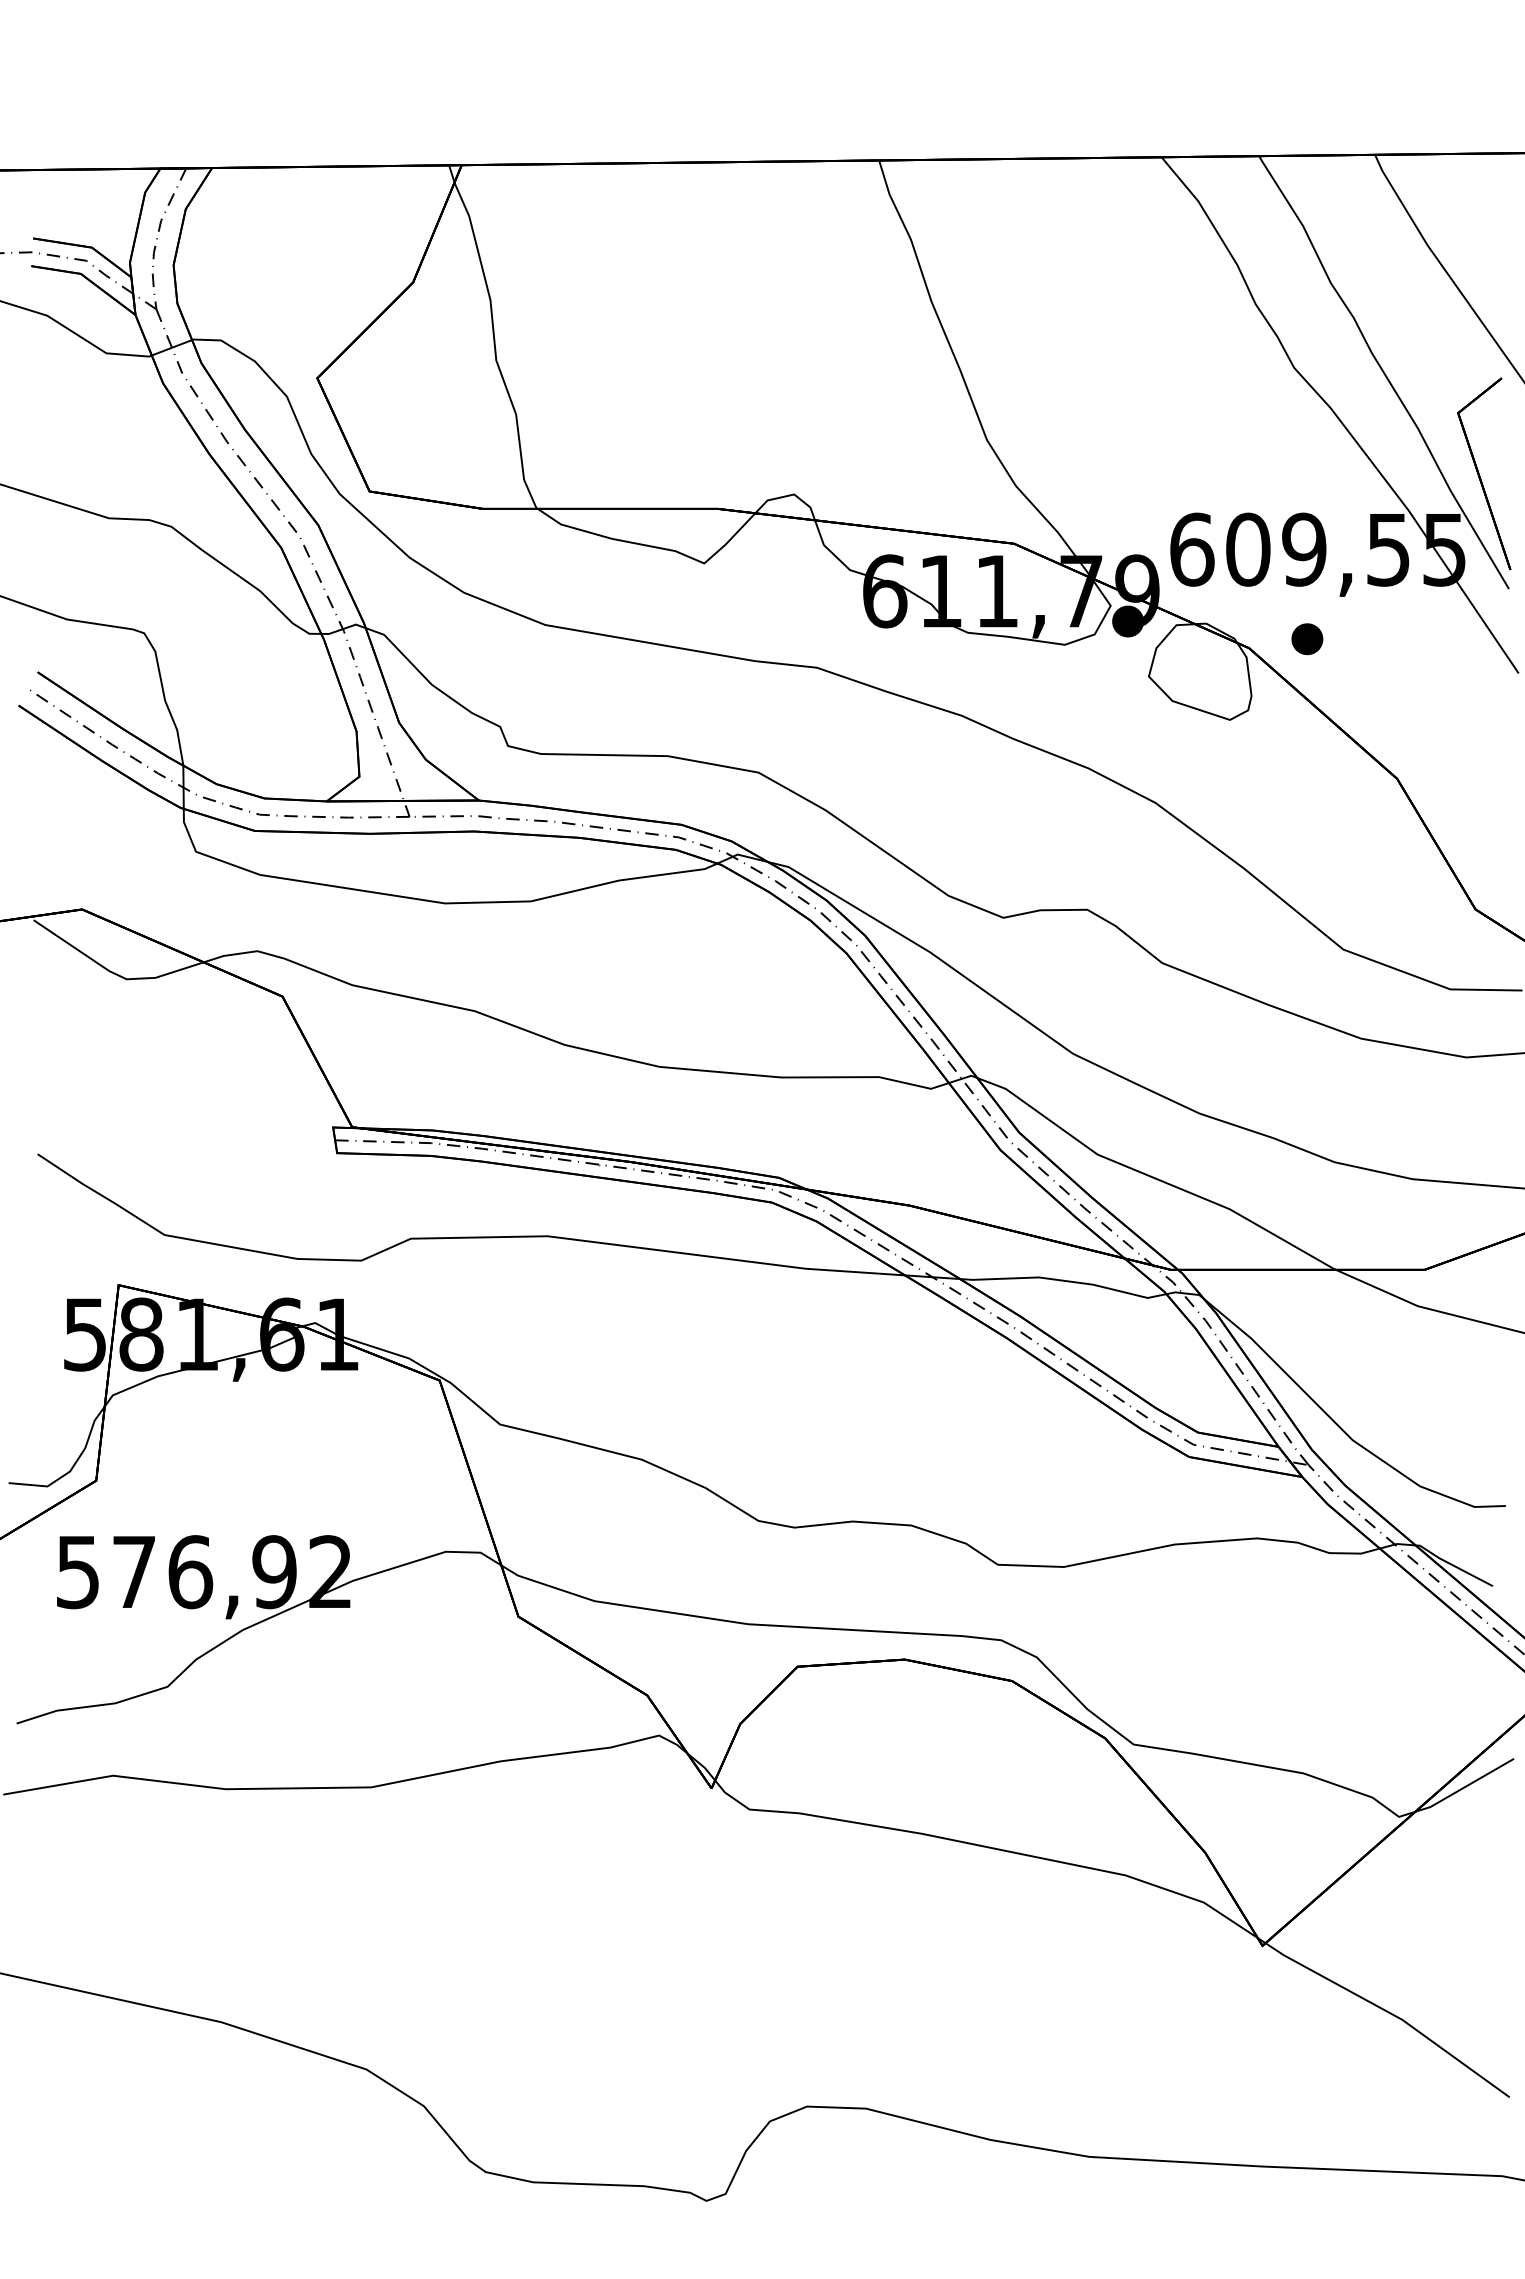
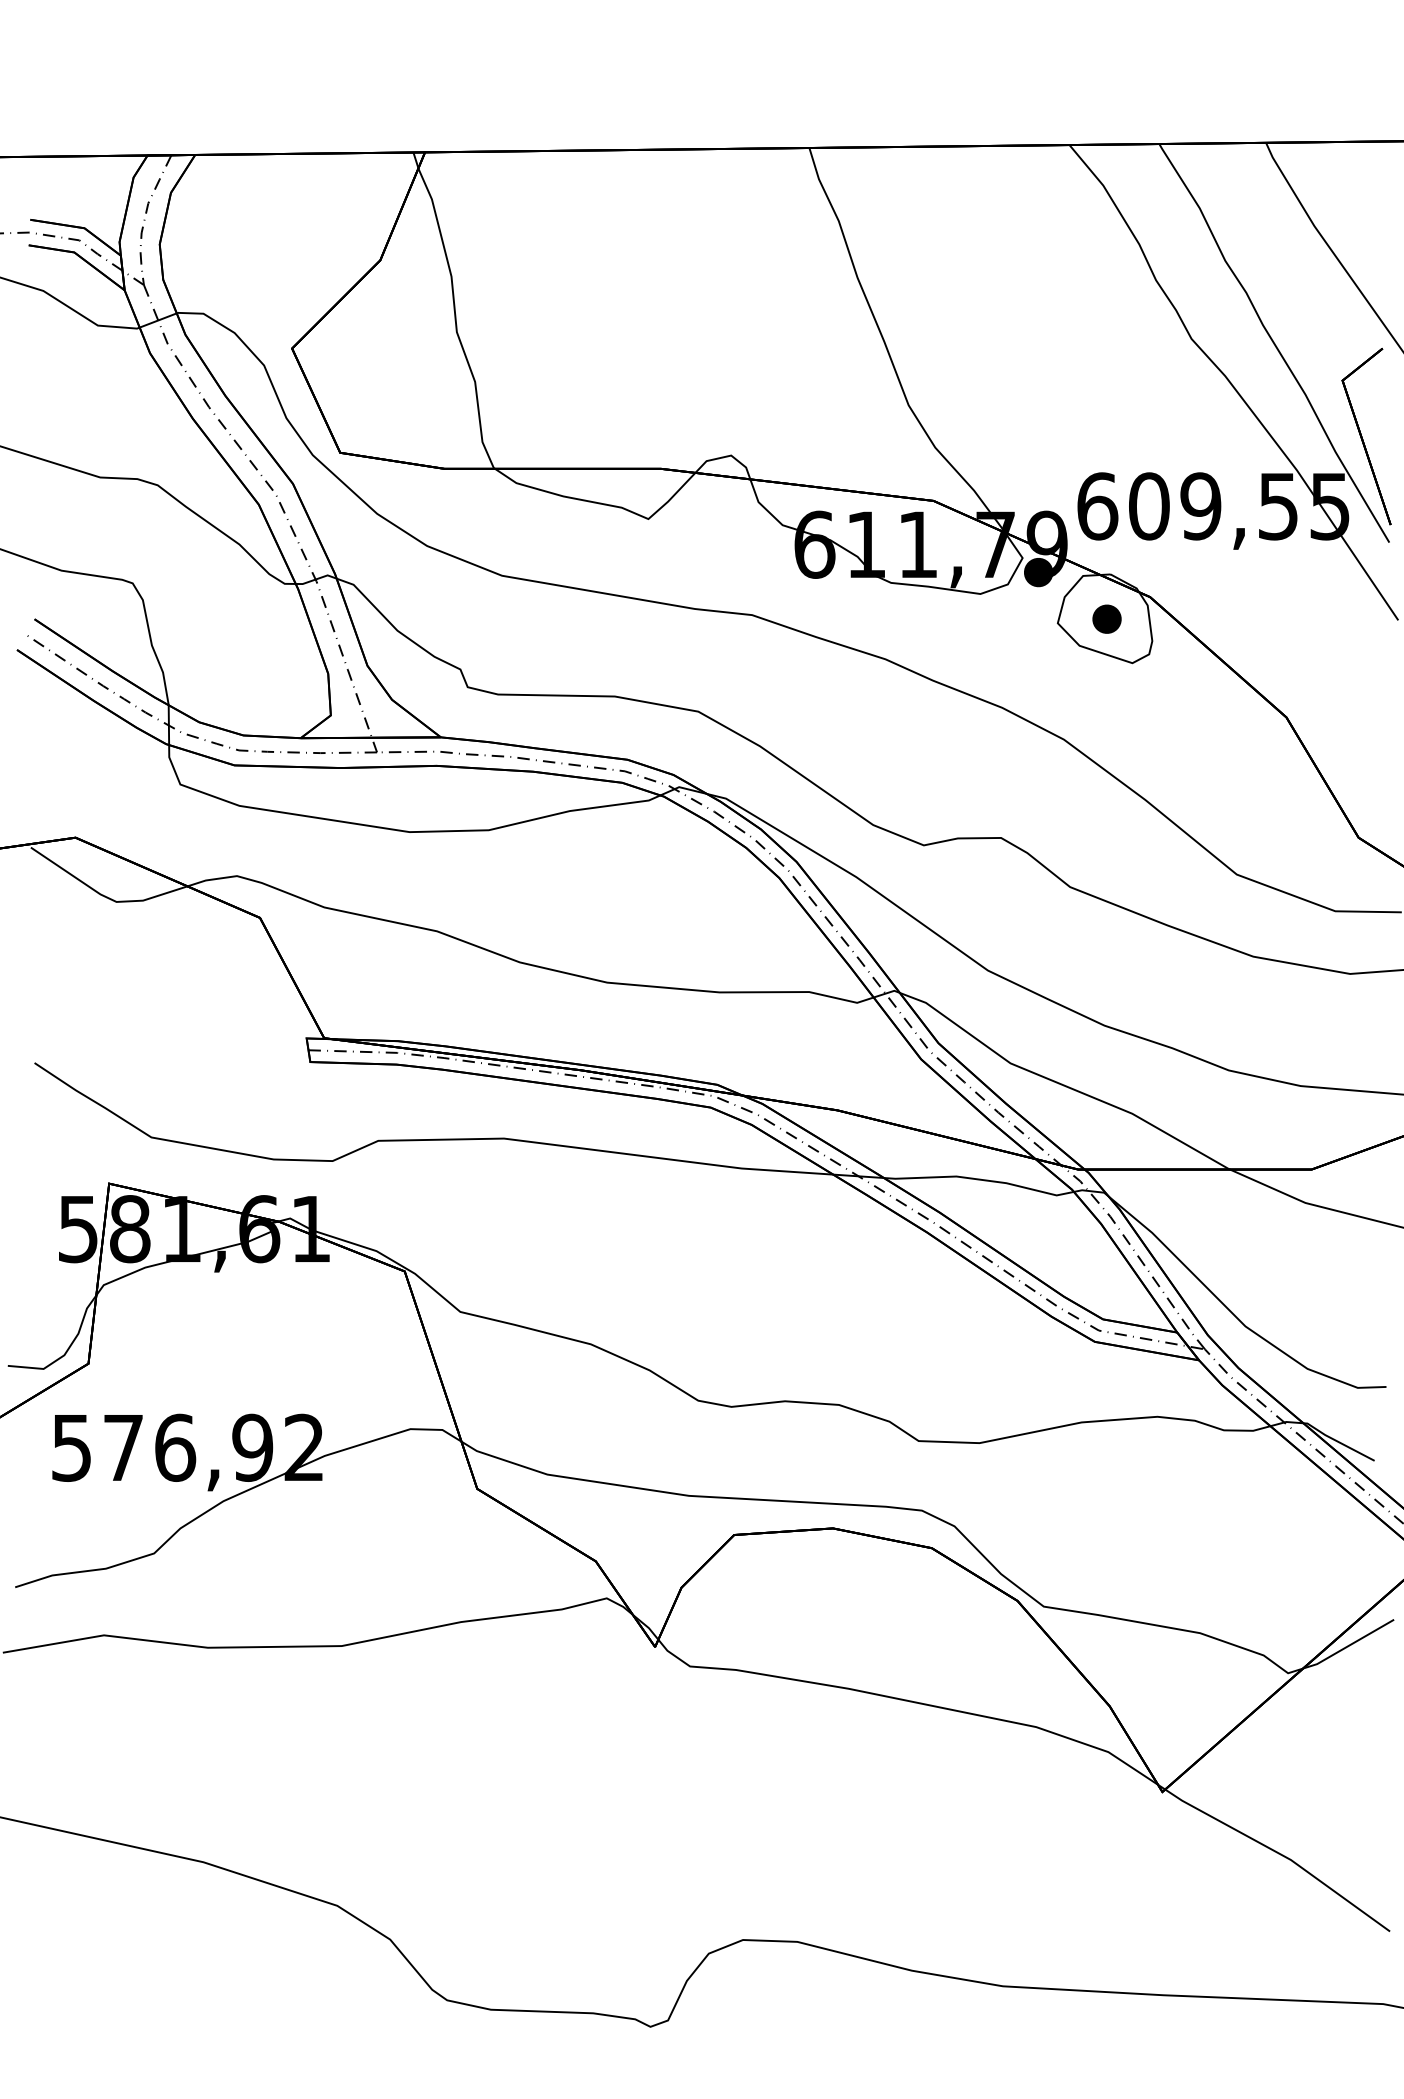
part: (1307, 639) -> (1107, 619), moved

